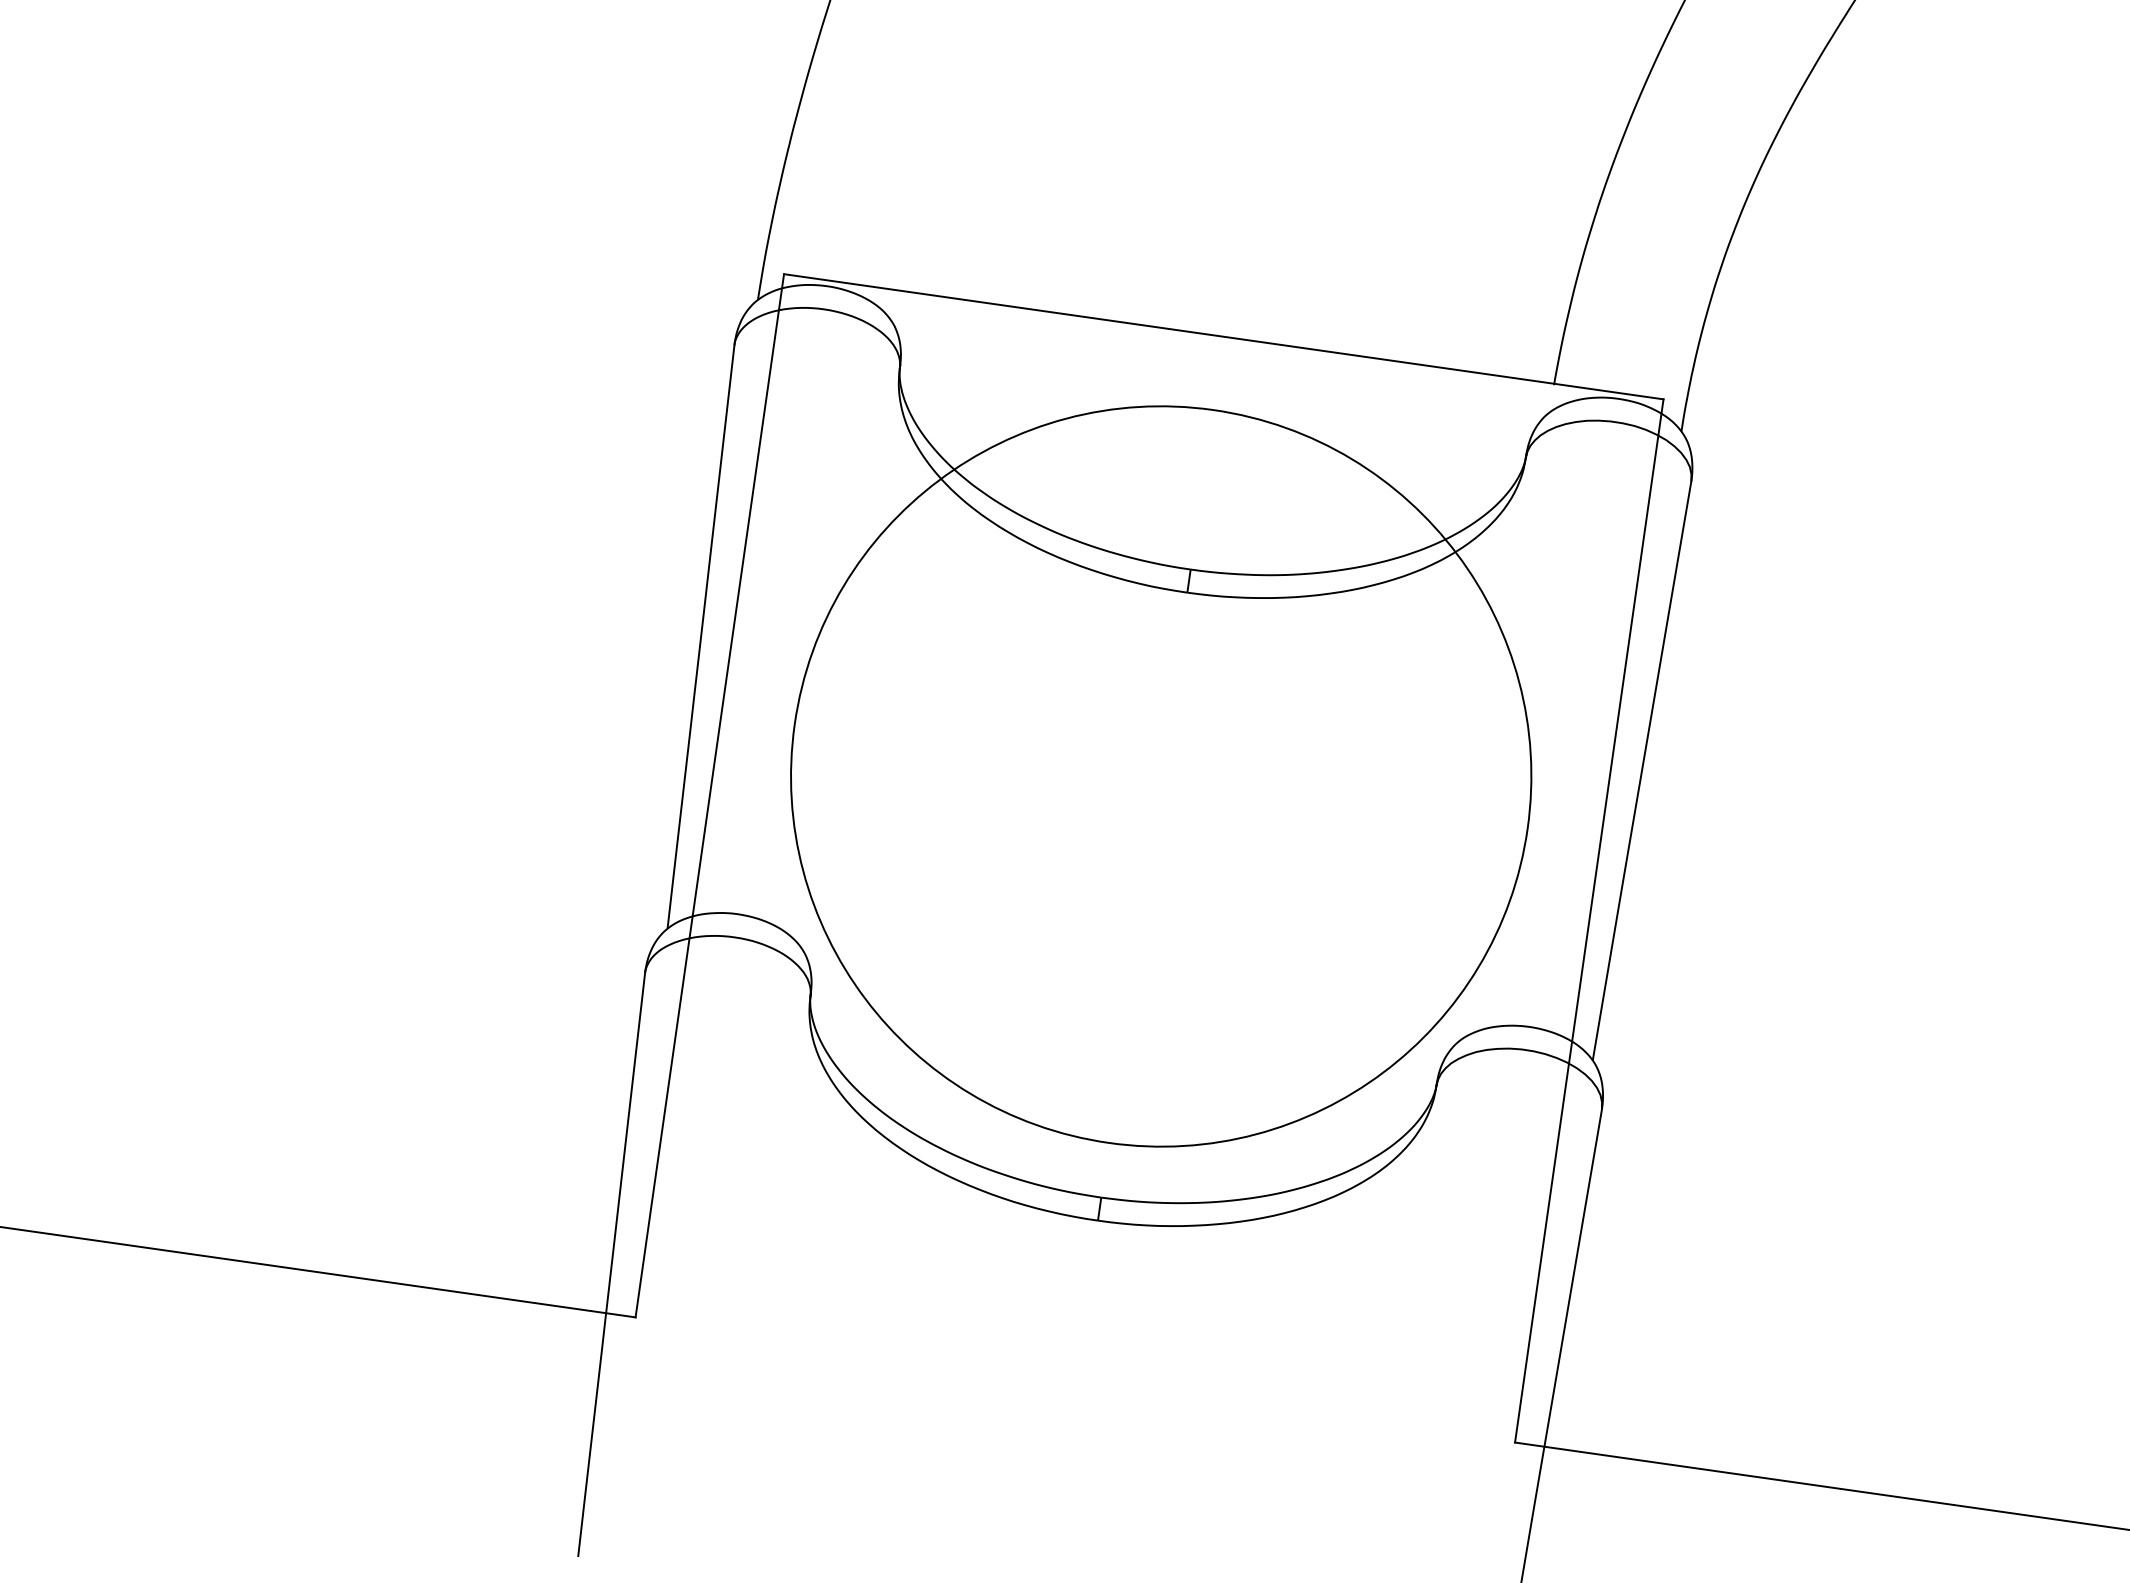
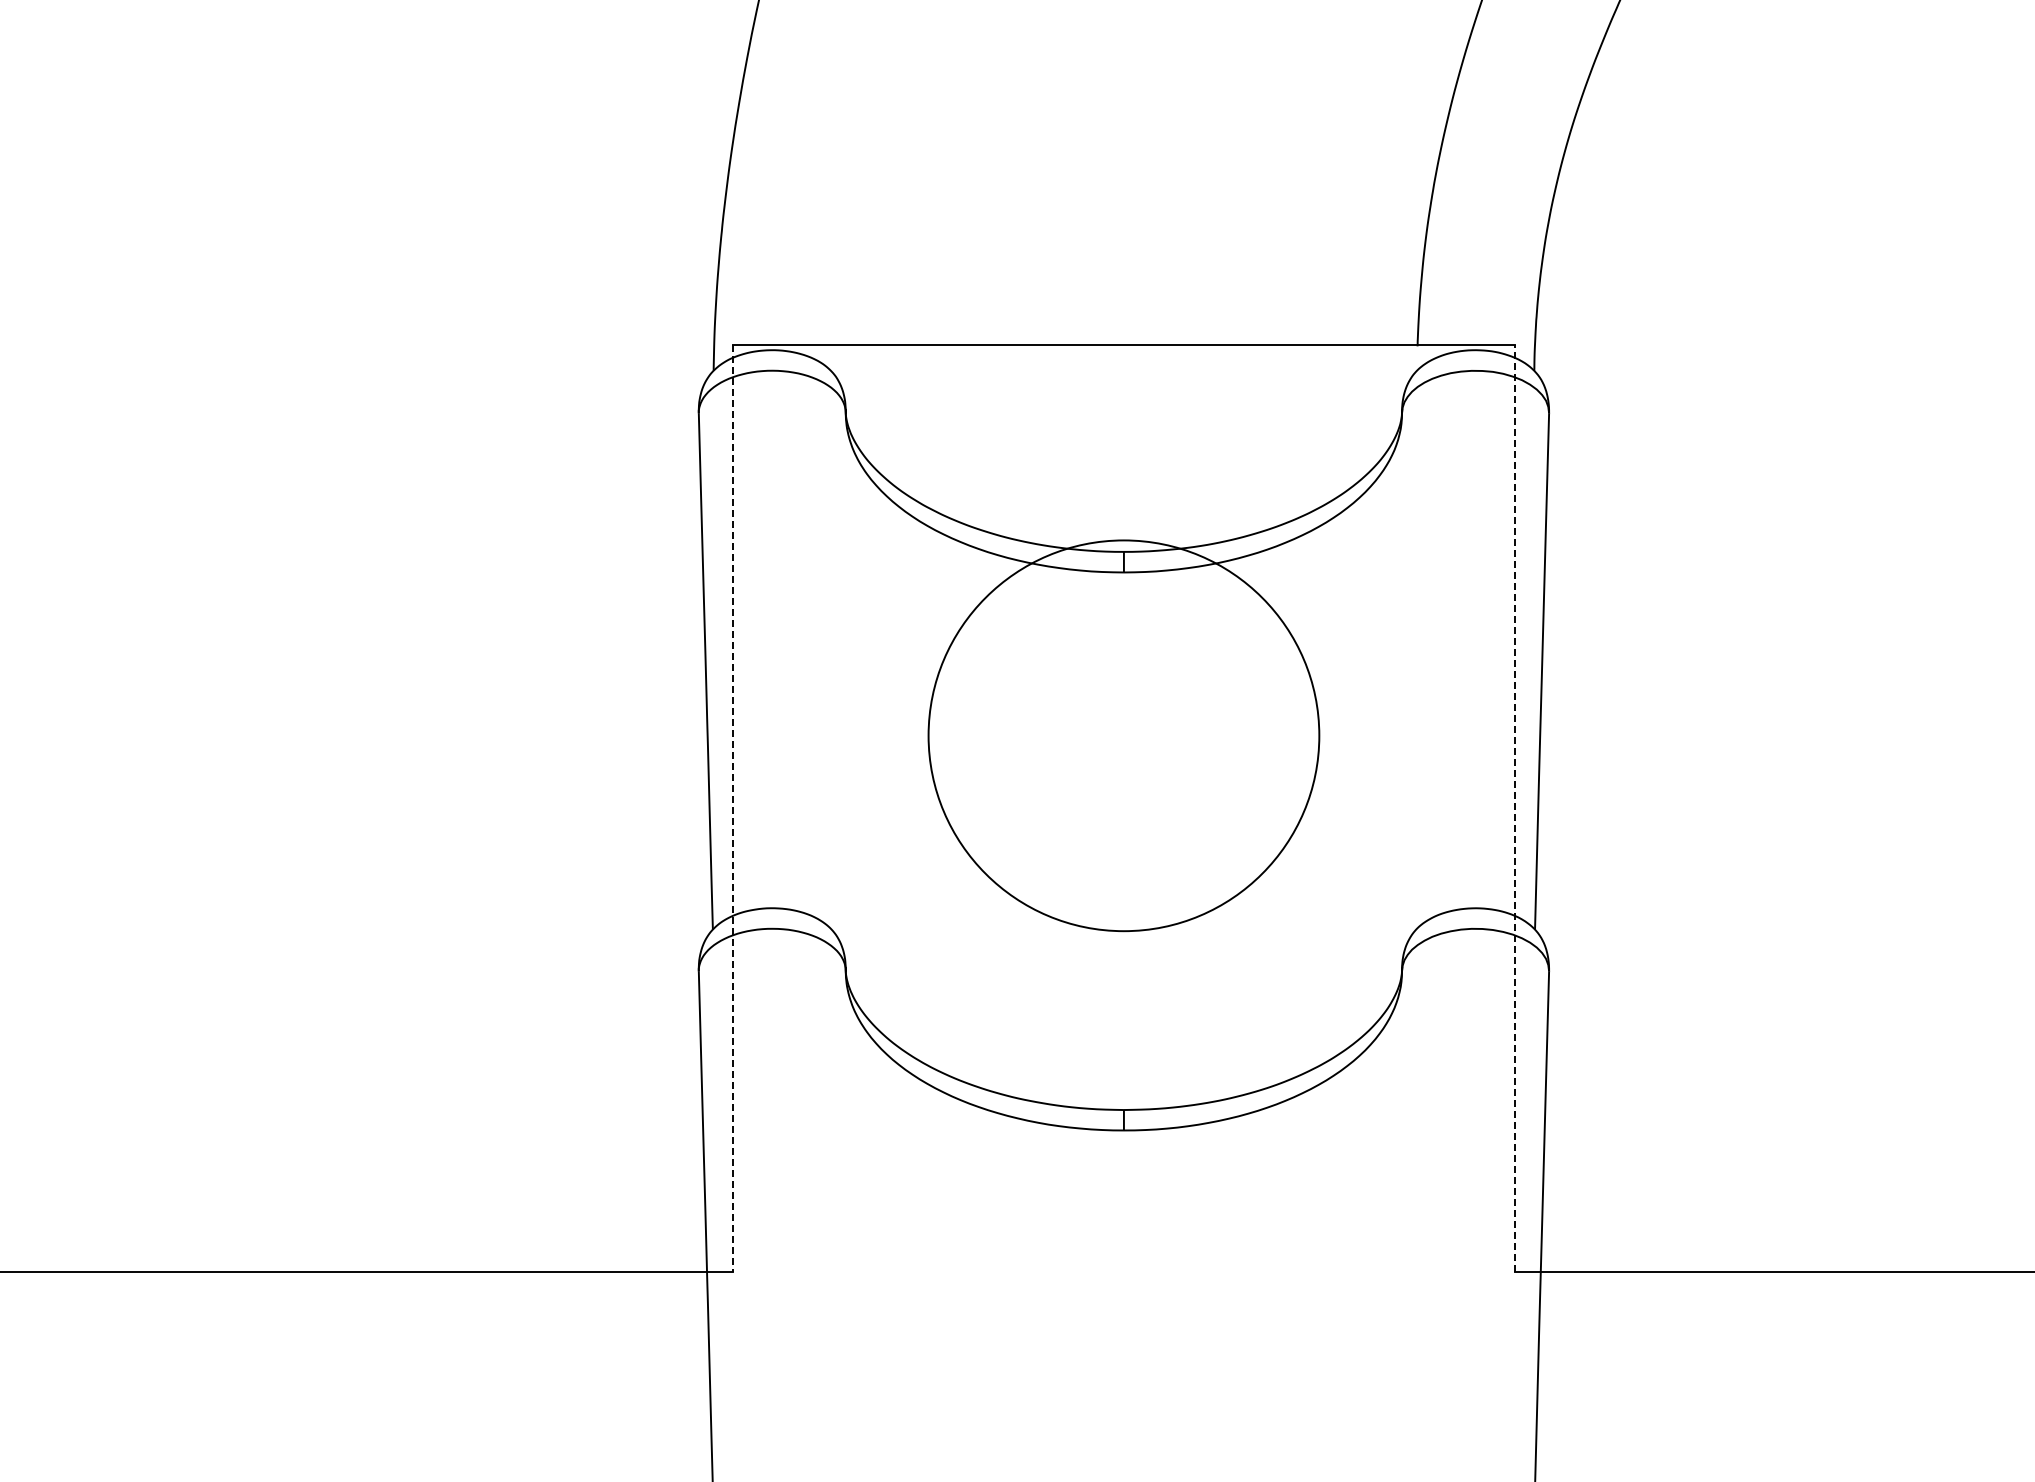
circle: (1160, 776) -> (1123, 735), size x0.6
line: (710, 796) -> (733, 809), solid -> dashed
line: (1589, 920) -> (1514, 808), solid -> dashed

